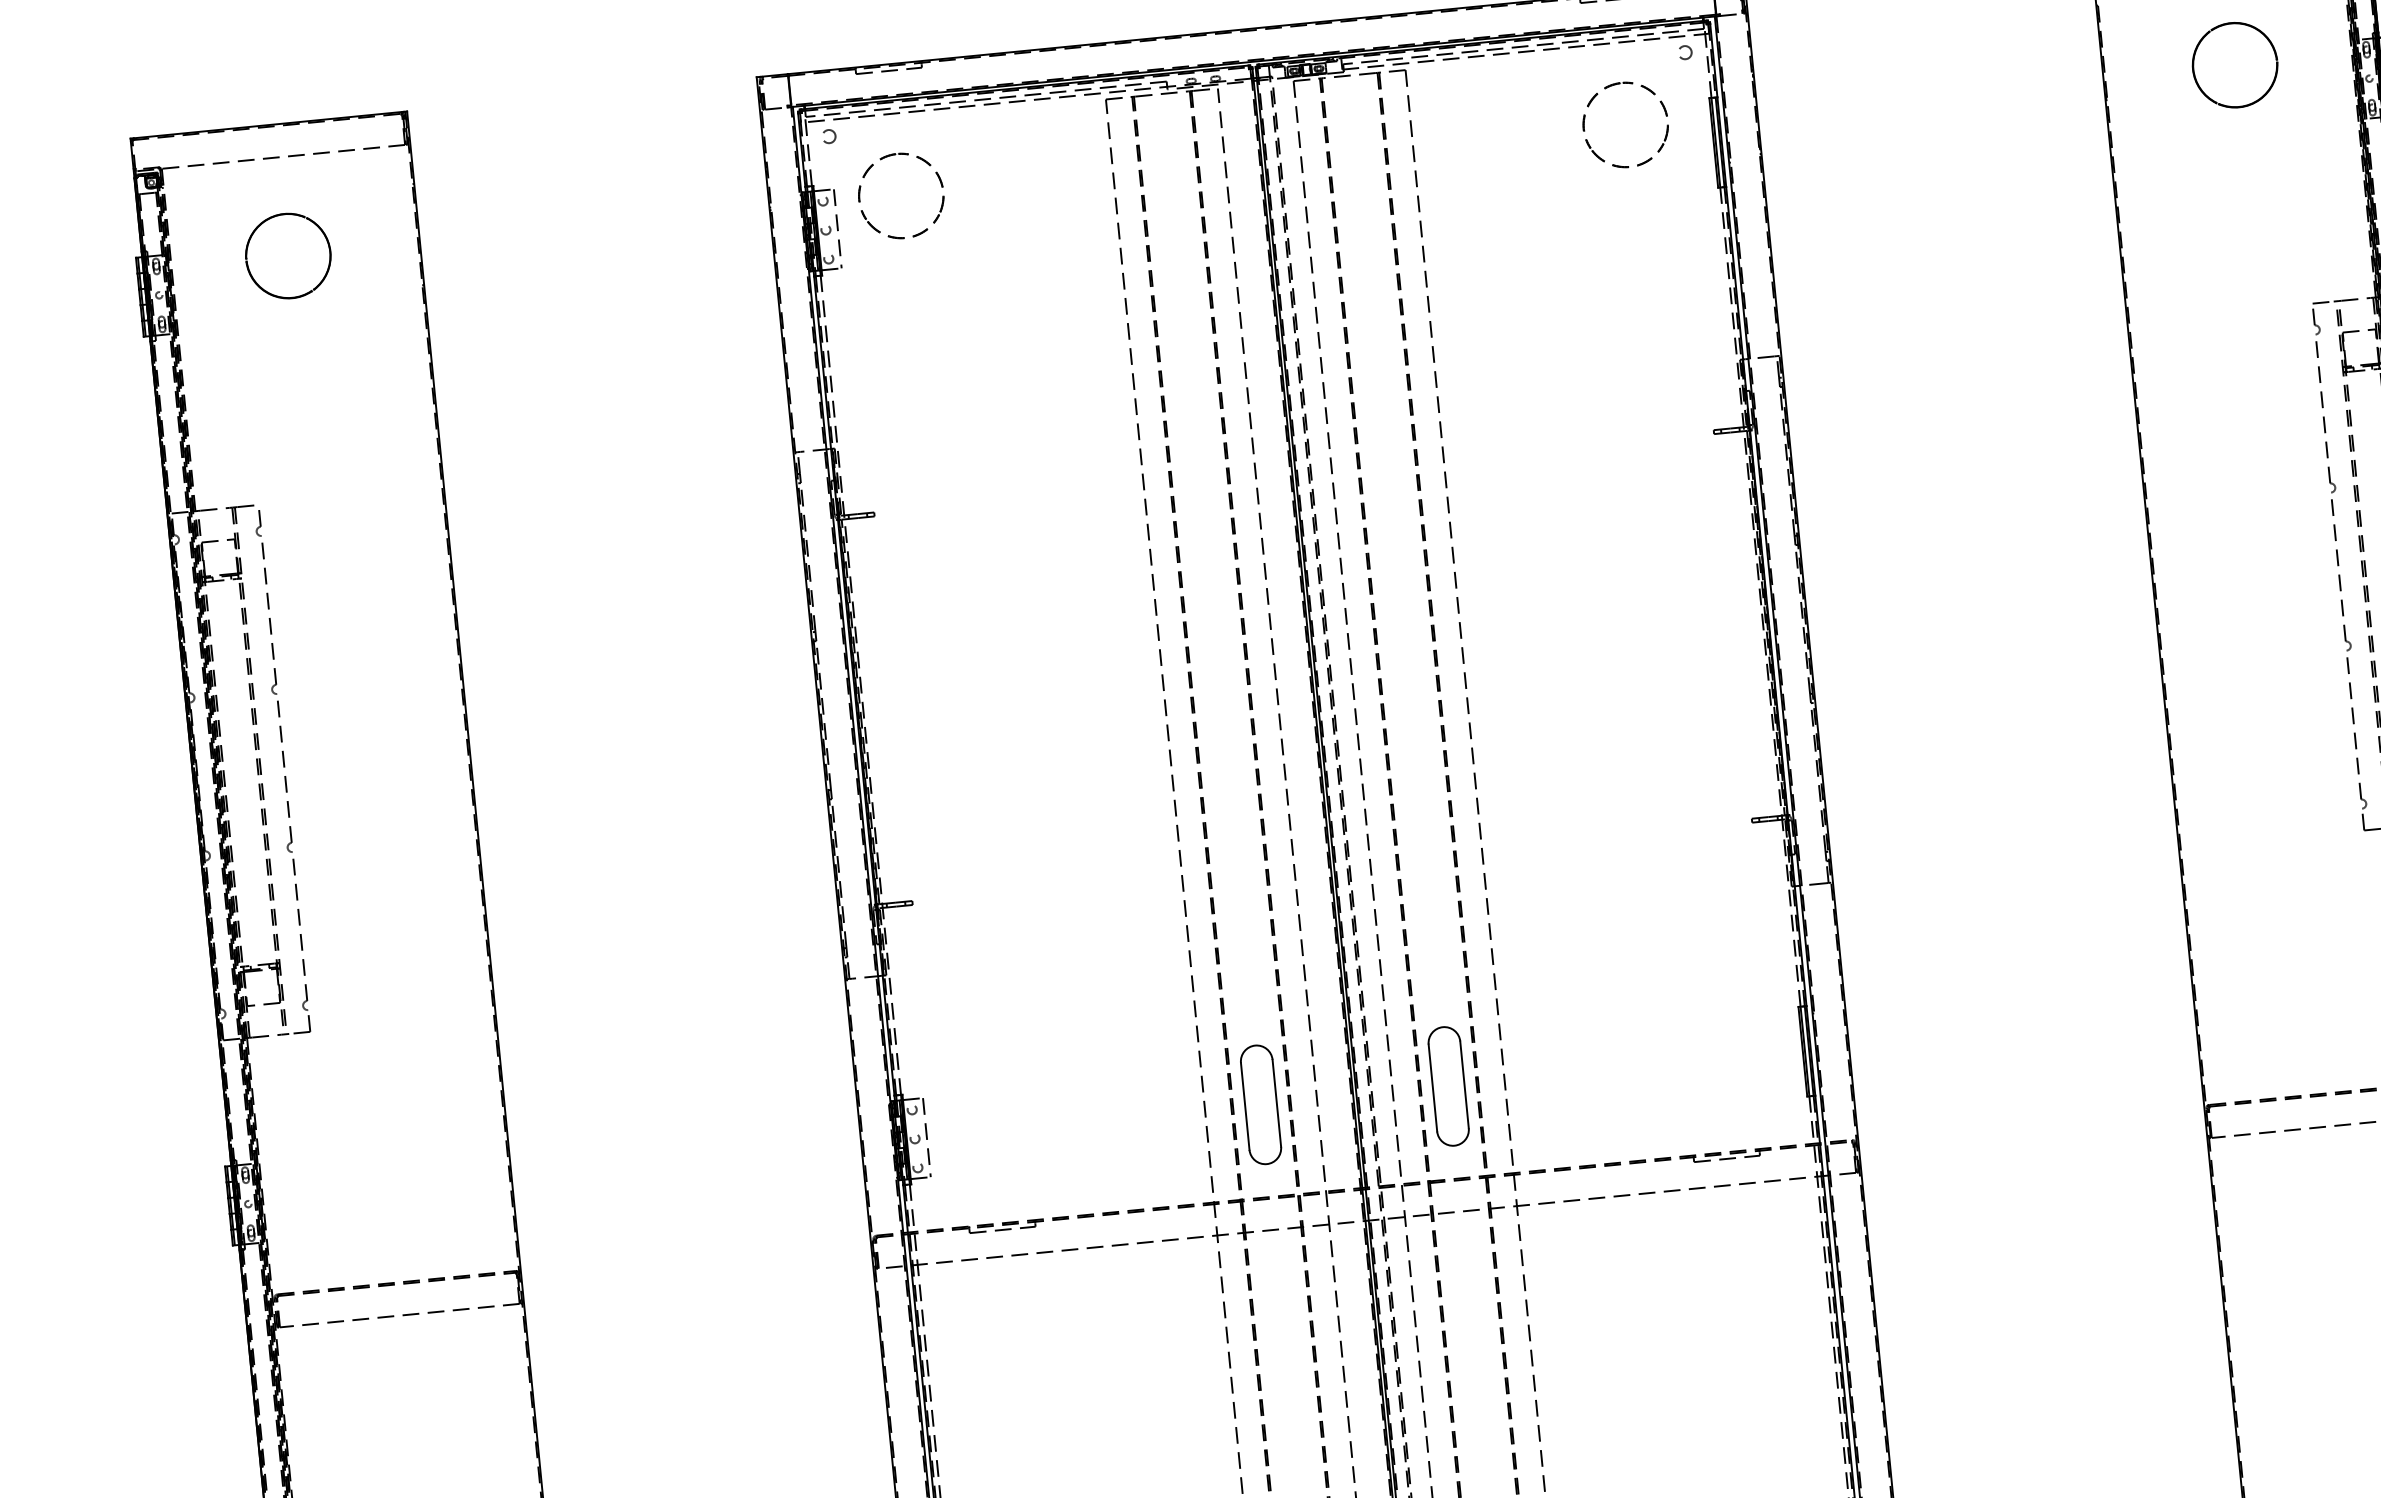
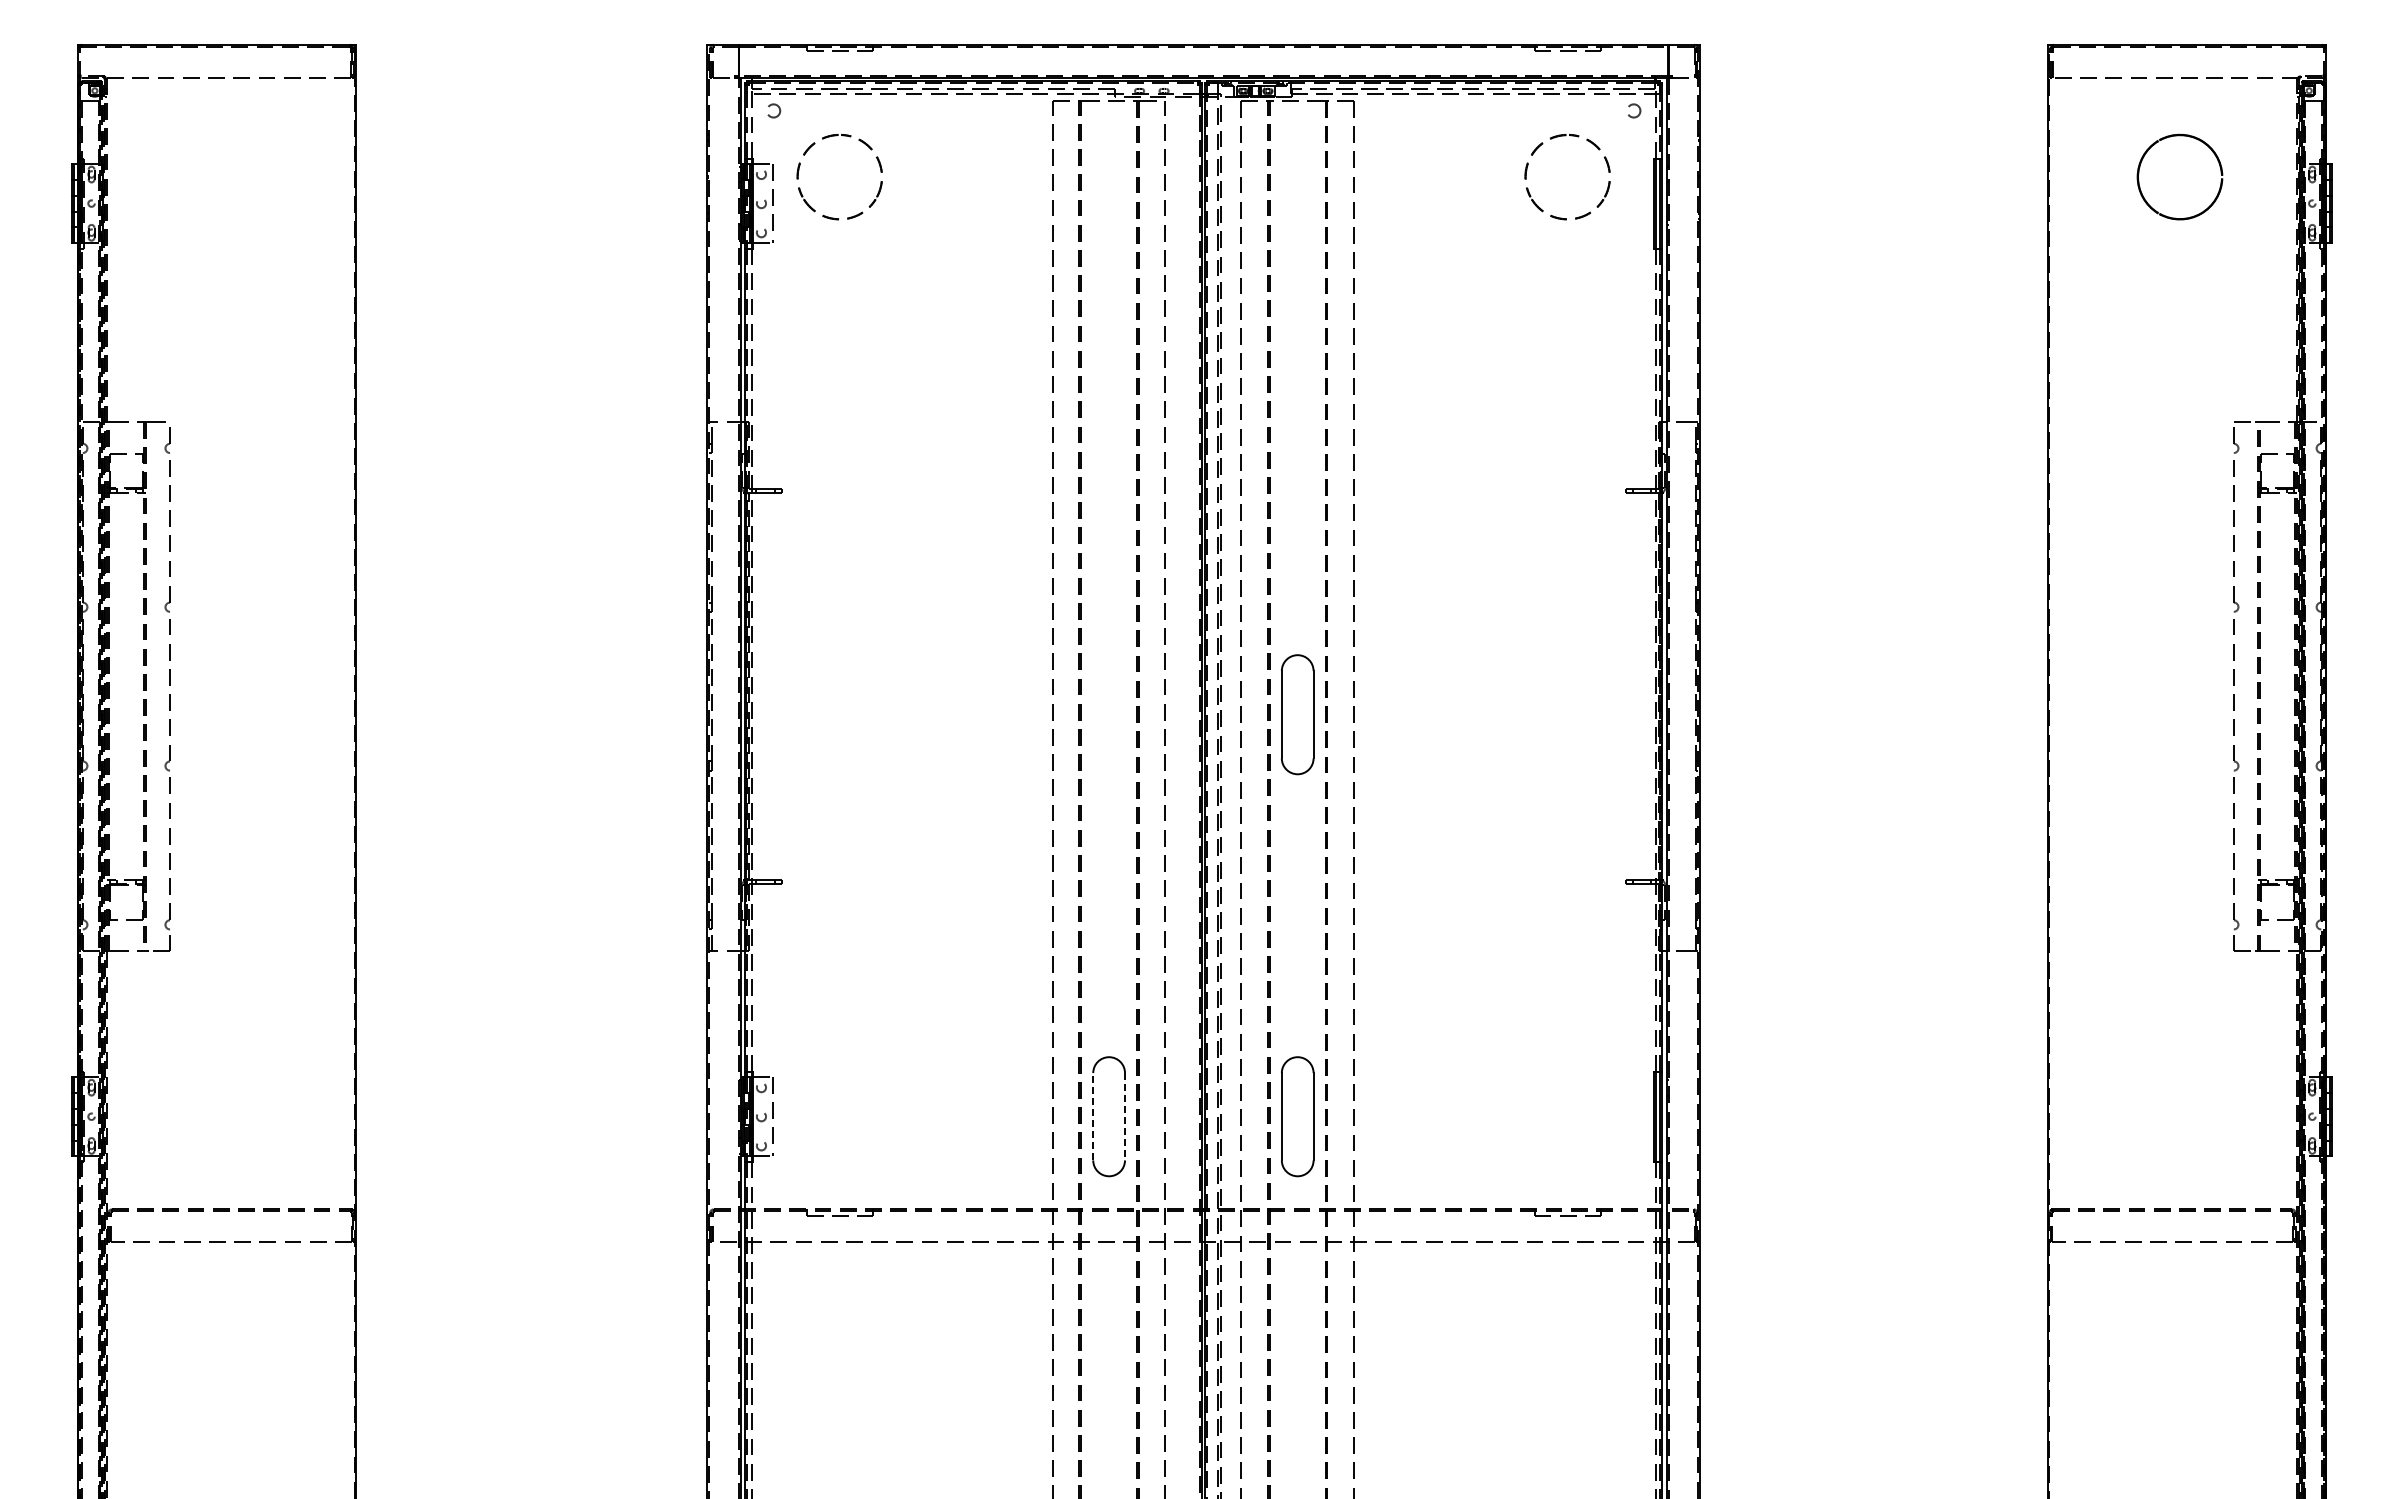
part: (260, 226) -> (199, 144), removed
part: (1409, 686) -> (1297, 714), added
line: (1277, 1103) -> (1125, 1116), solid -> dashed
line: (1245, 1106) -> (1093, 1116), solid -> dashed

